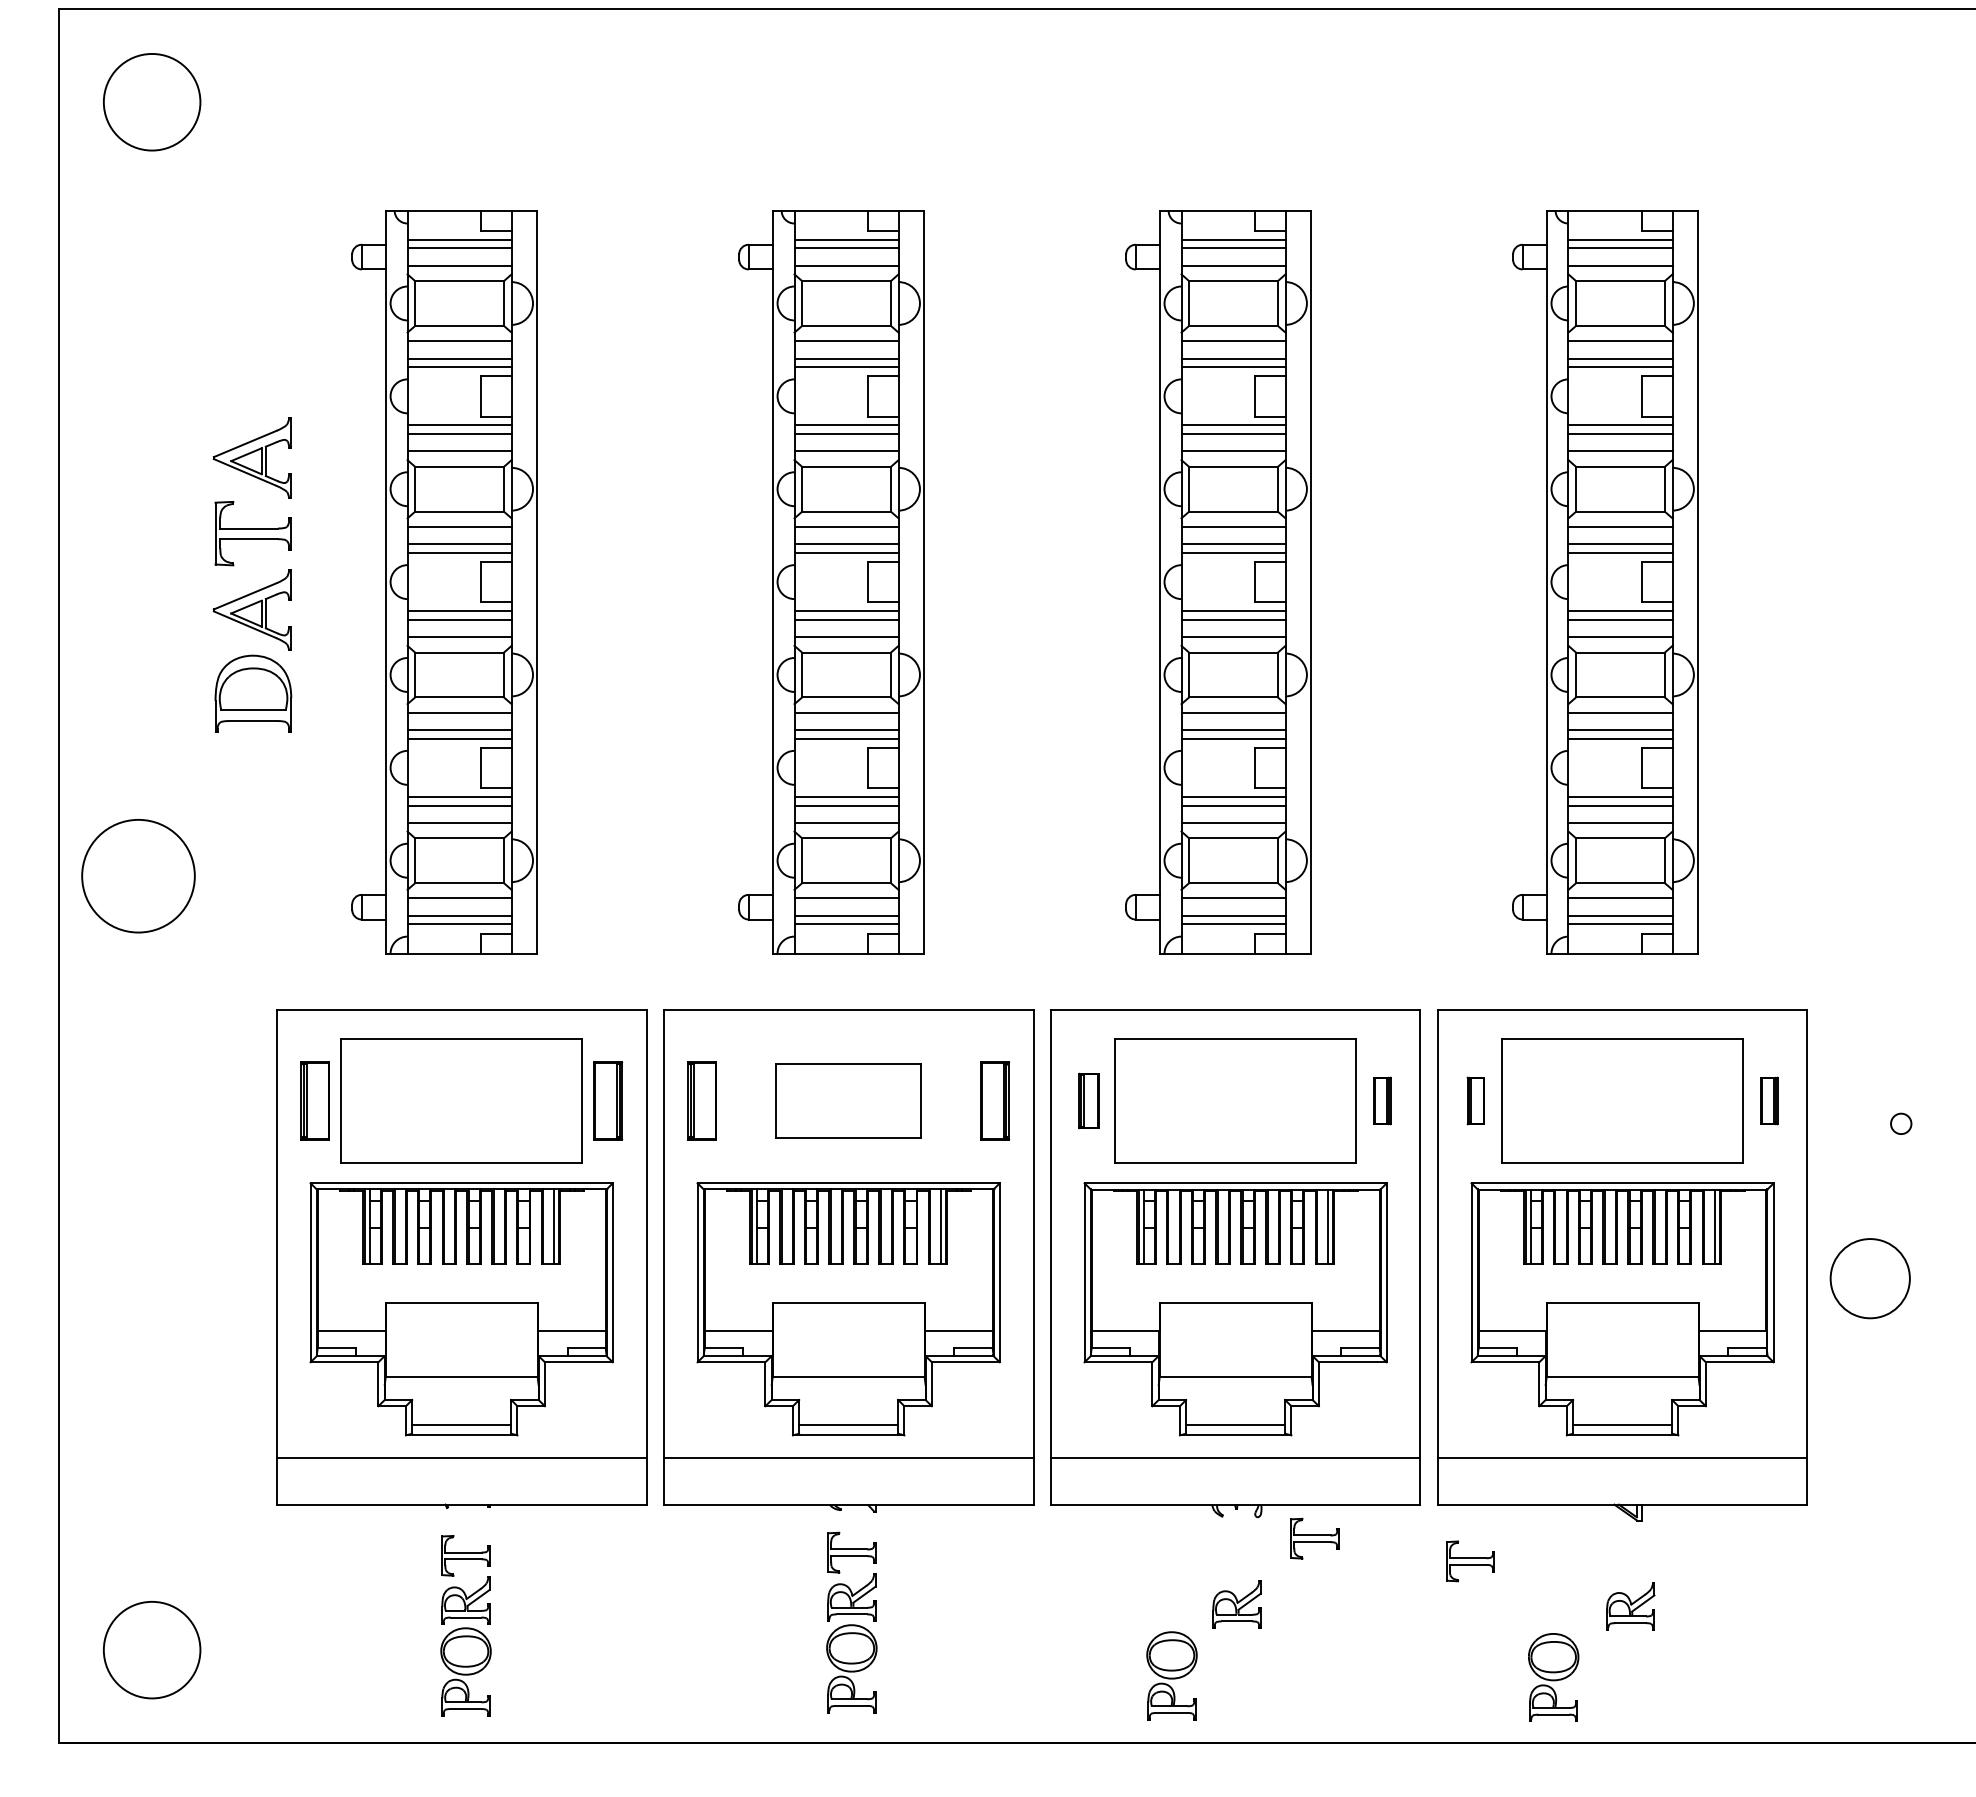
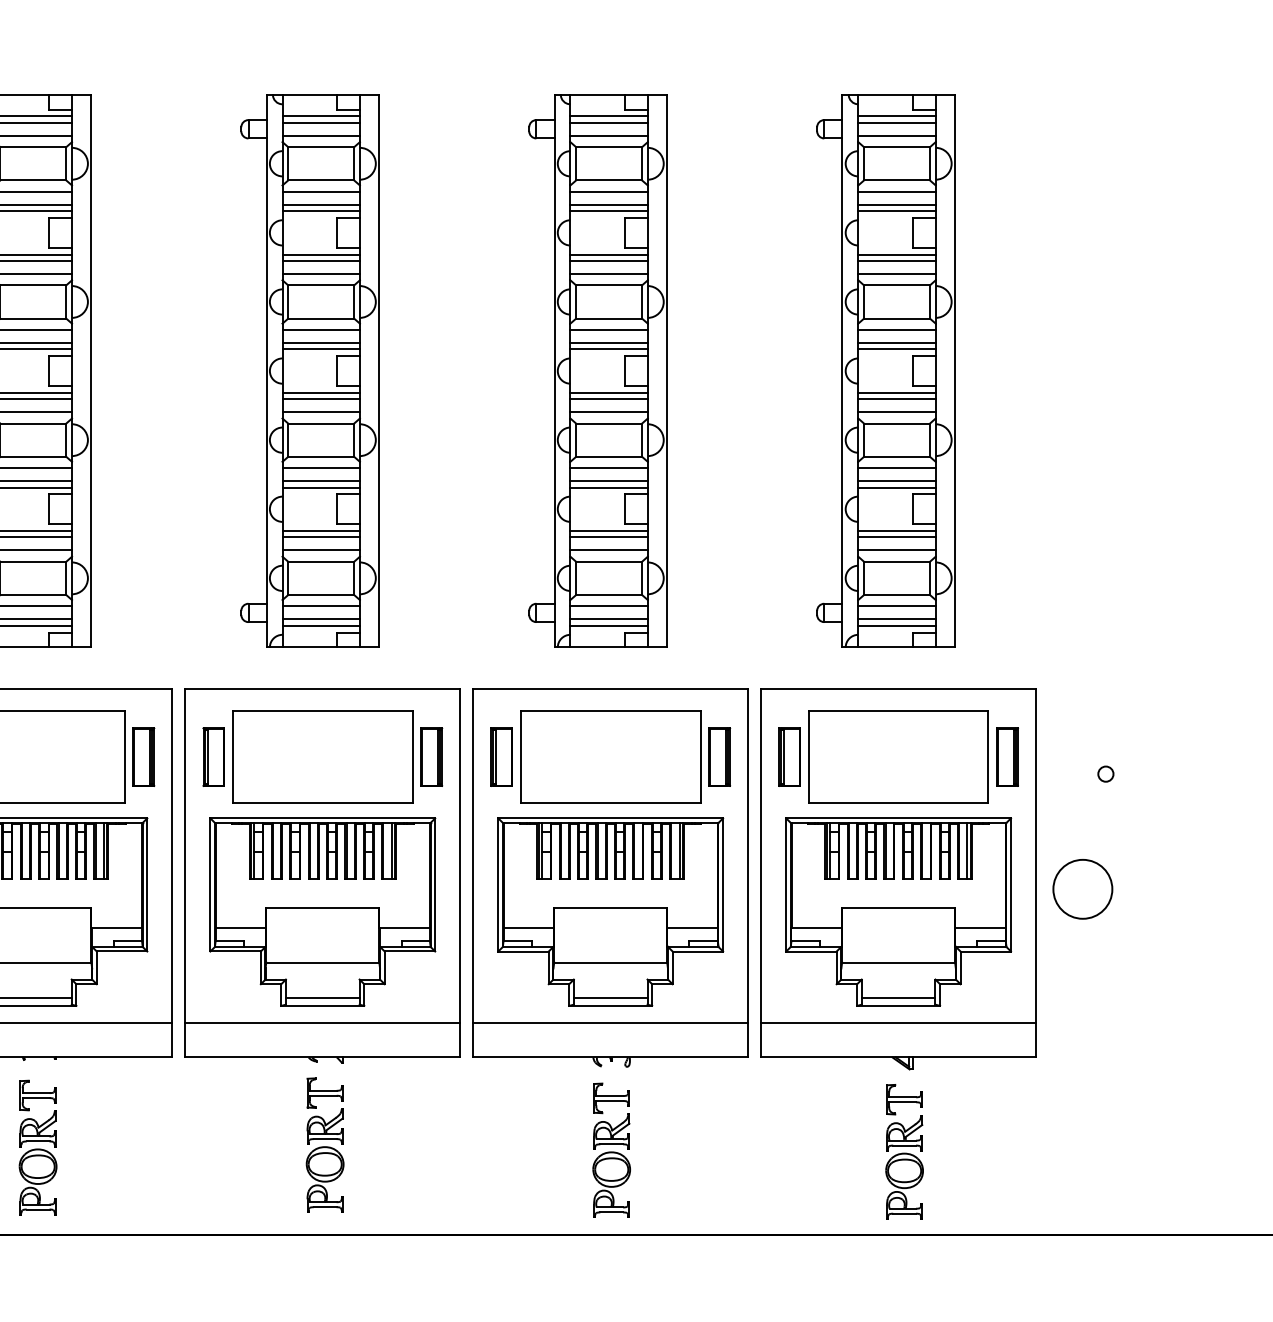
part: (848, 1100) -> (322, 756), size x1.67
part: (1088, 1100) -> (501, 756), size x1.43
part: (1382, 1100) -> (719, 756), size x1.67
part: (1475, 1100) -> (789, 756), size x1.67
part: (1769, 1100) -> (1007, 756), size x1.67
part: (1314, 1538) -> (611, 1098), moved
part: (1470, 1561) -> (904, 1099), moved
part: (1171, 1675) -> (611, 1184), moved
part: (1553, 1677) -> (904, 1186), moved

